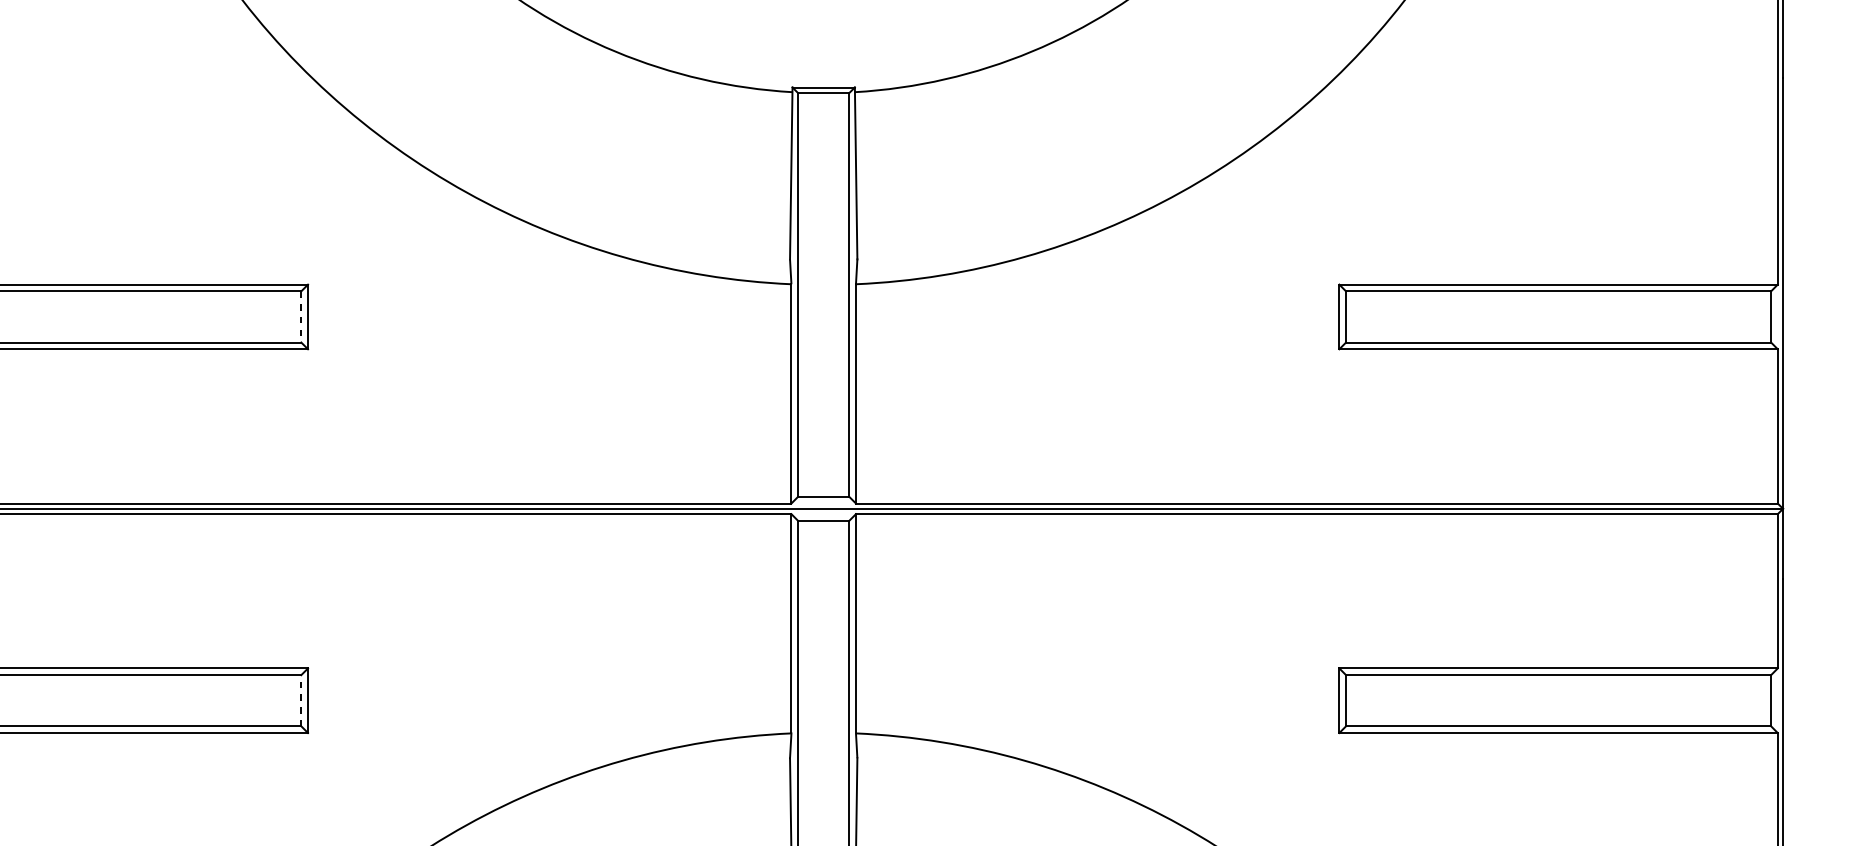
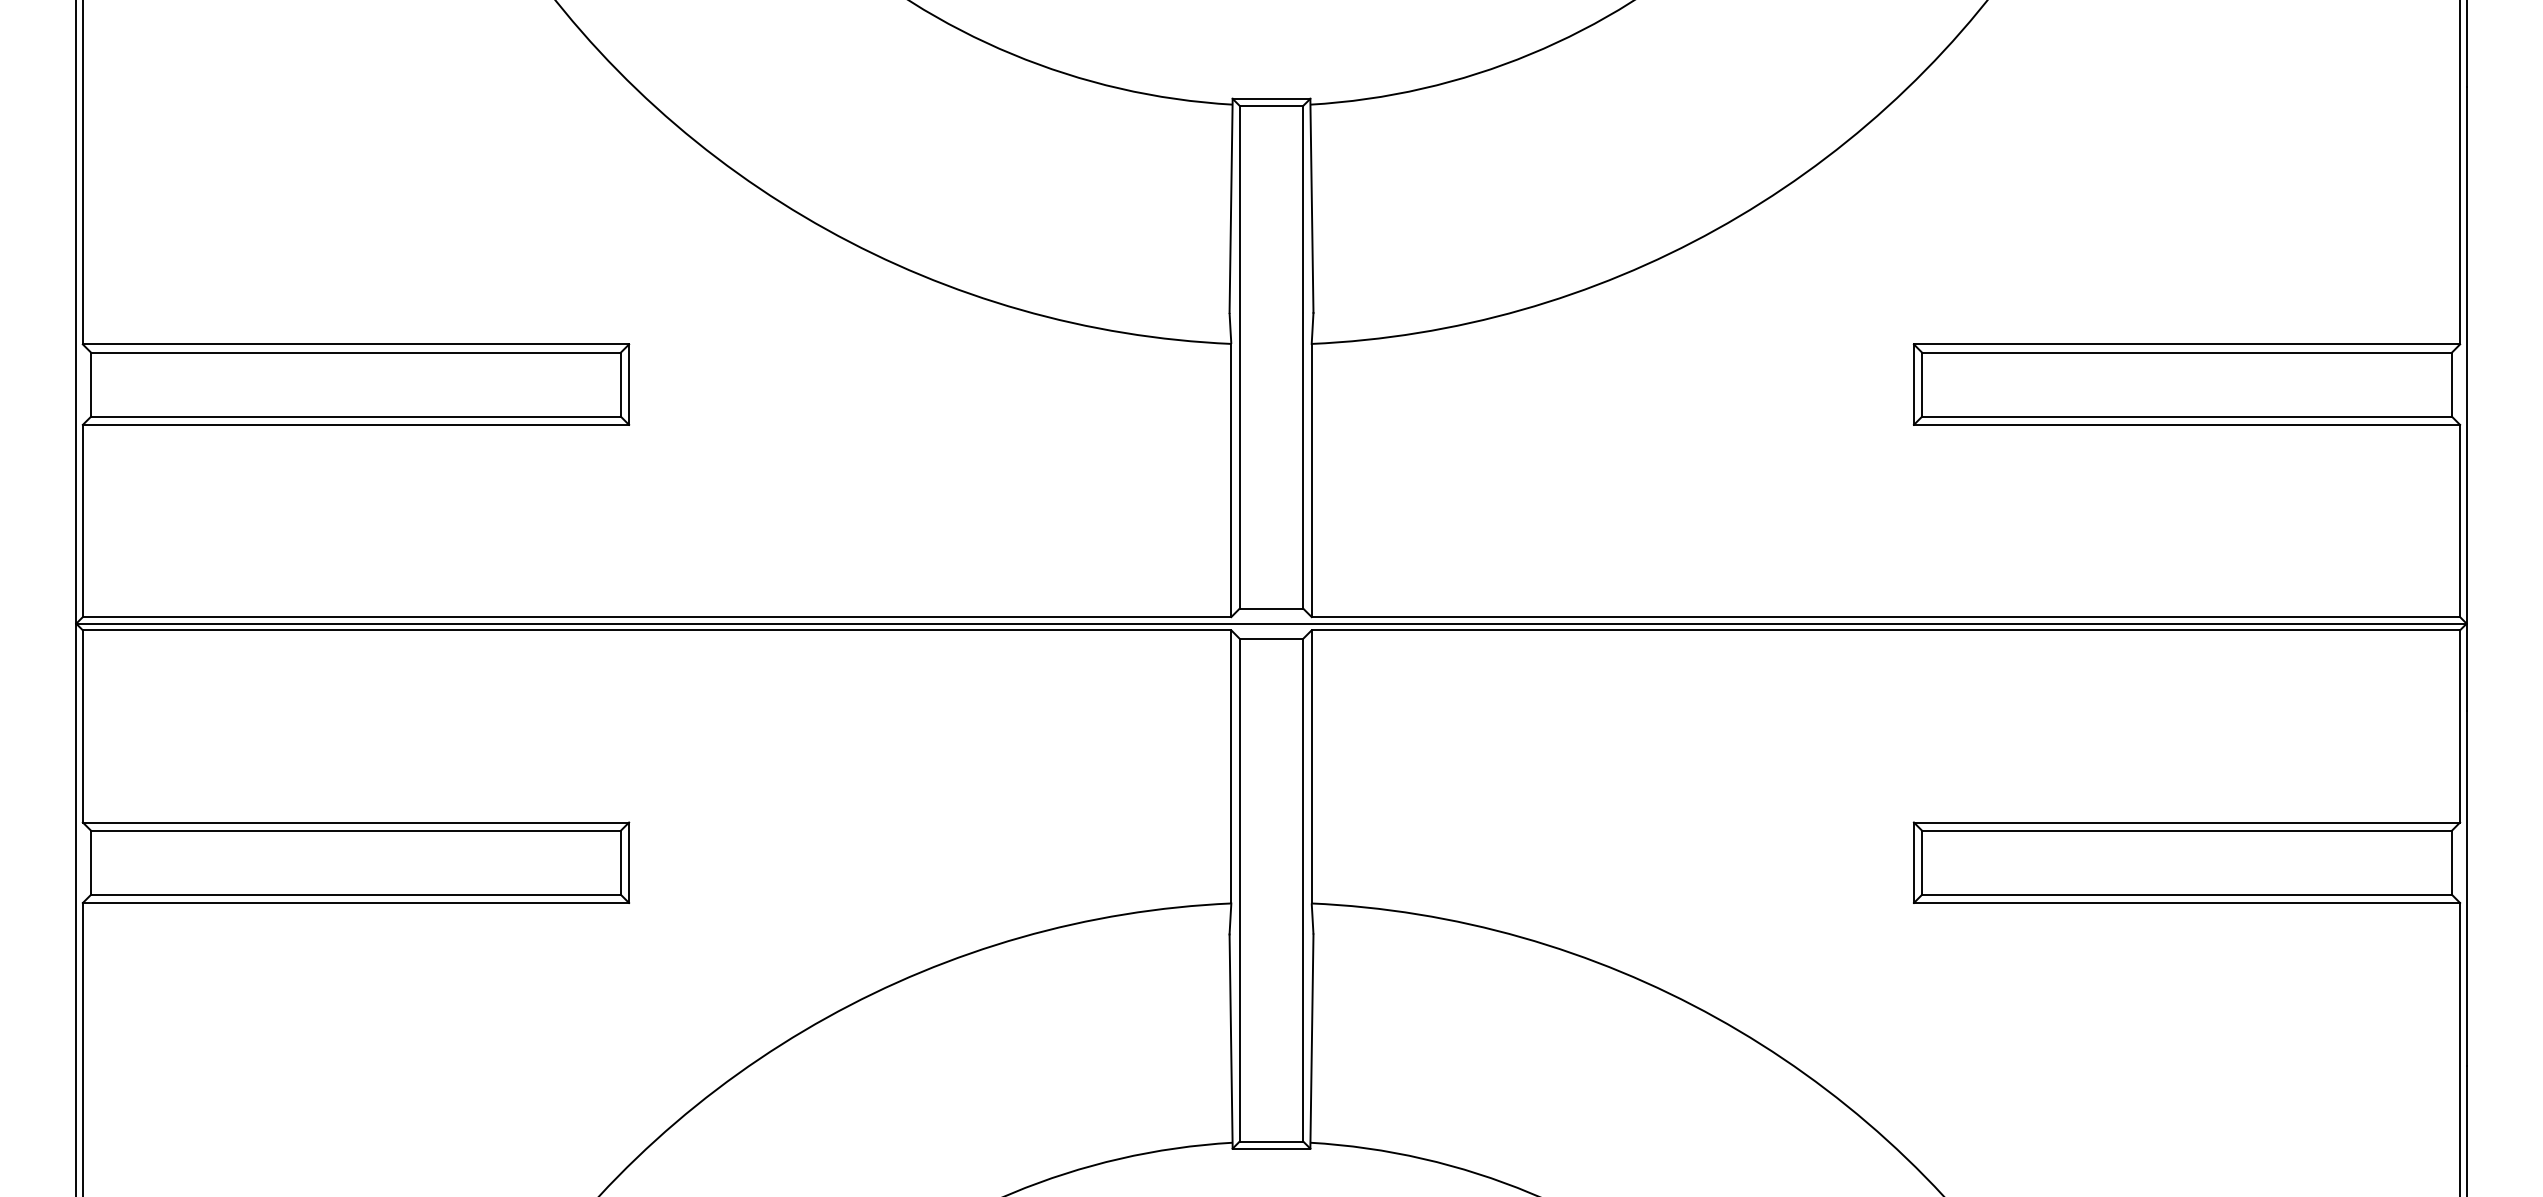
line: (301, 316) -> (620, 384), dashed -> solid
line: (301, 700) -> (620, 862), dashed -> solid

